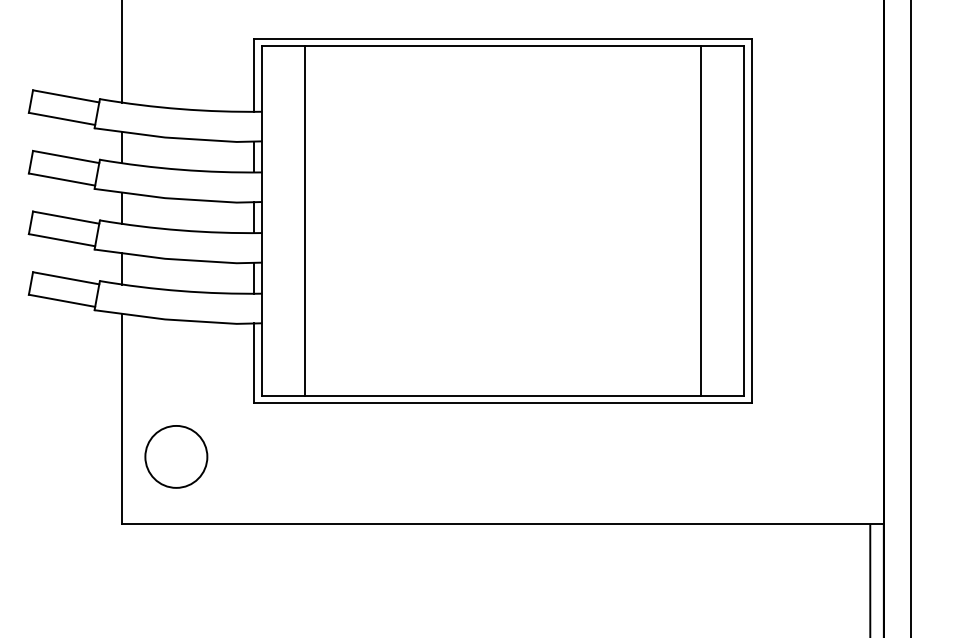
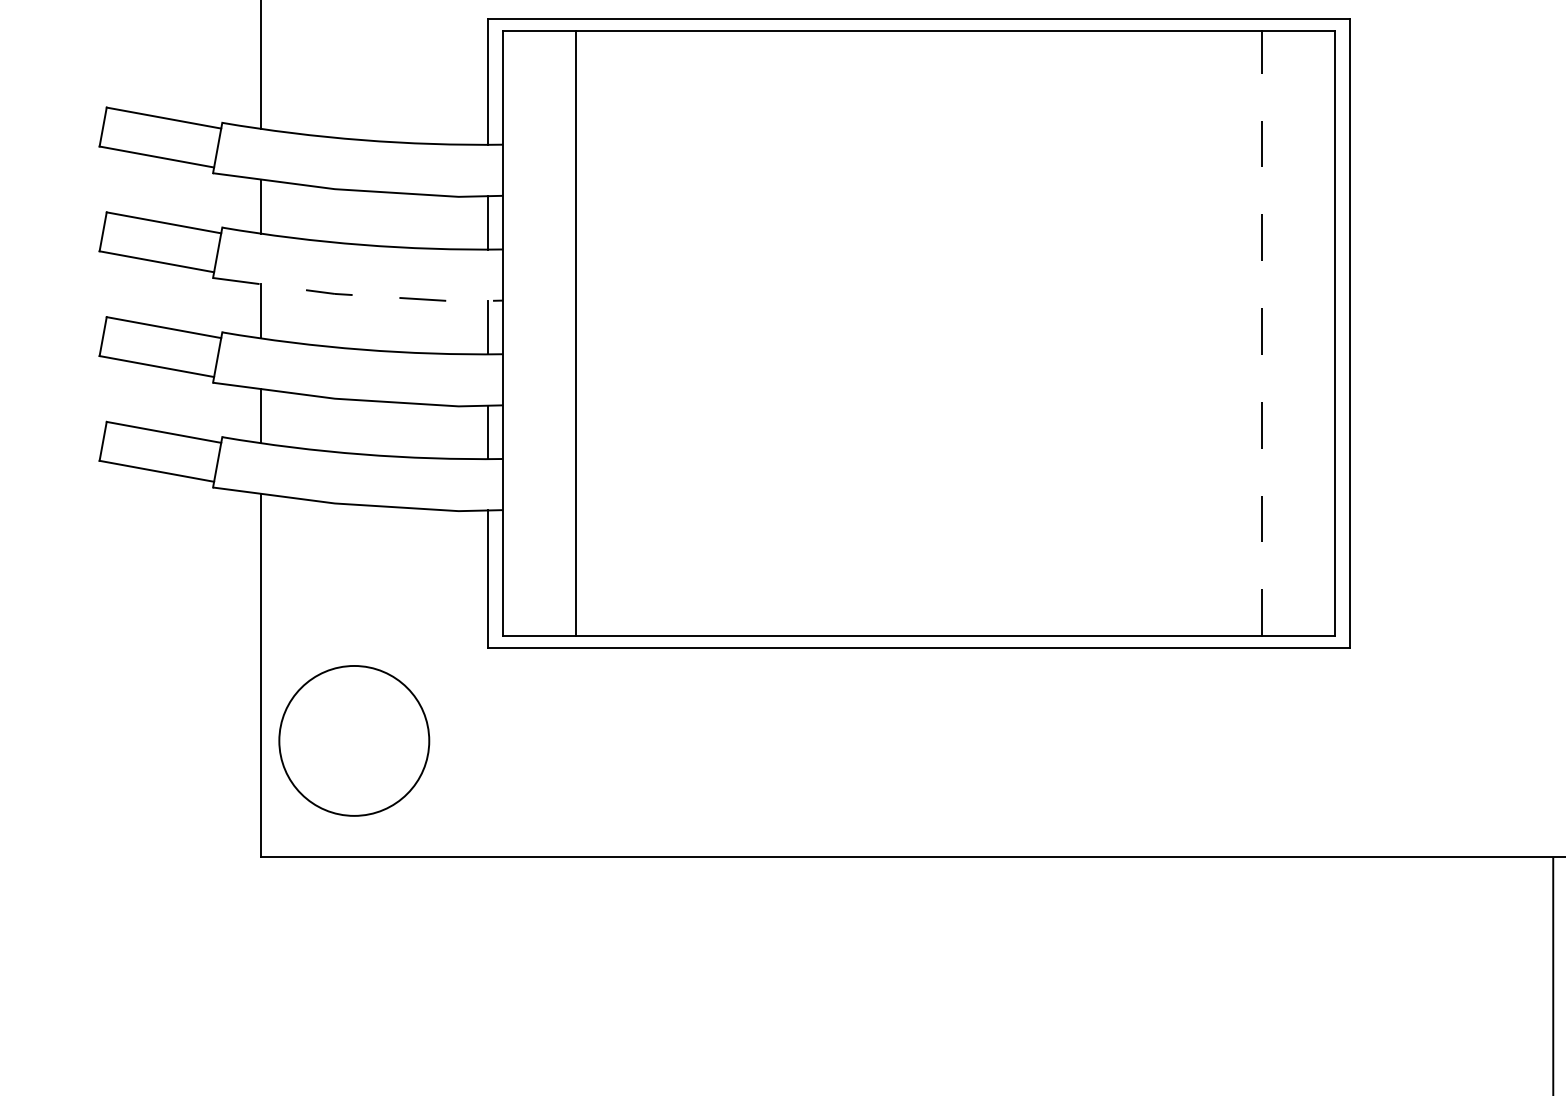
line: (178, 198) -> (358, 294), solid -> dashed
line: (701, 220) -> (1261, 332), solid -> dashed
circle: (176, 456) -> (354, 740), size x1.4

